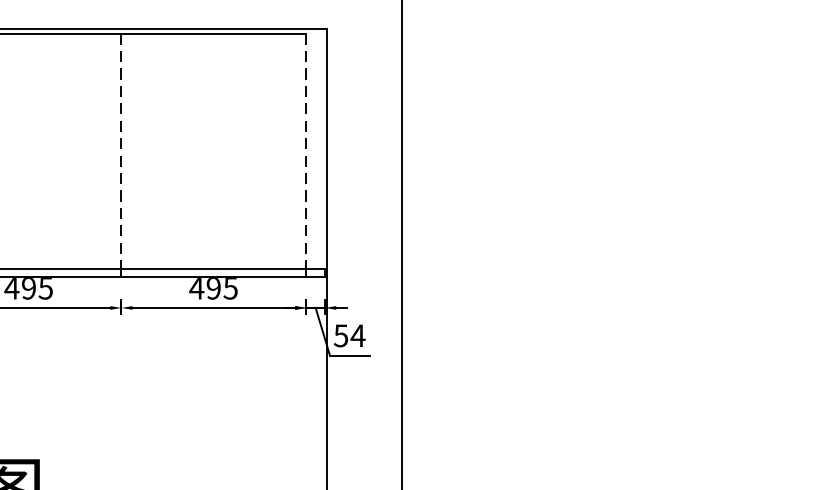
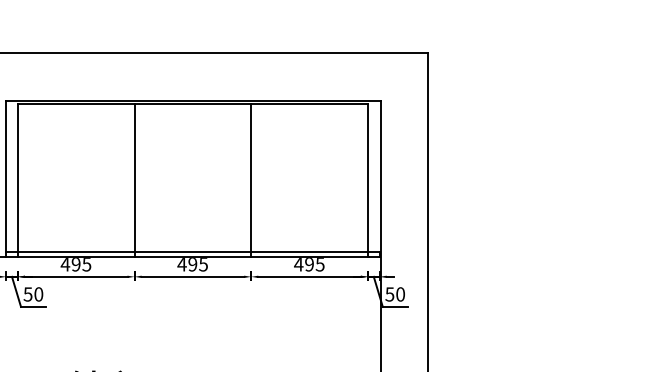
line: (121, 152) -> (251, 178), dashed -> solid
line: (305, 152) -> (367, 178), dashed -> solid
text: (357, 335) -> (400, 294), 54 -> 50

